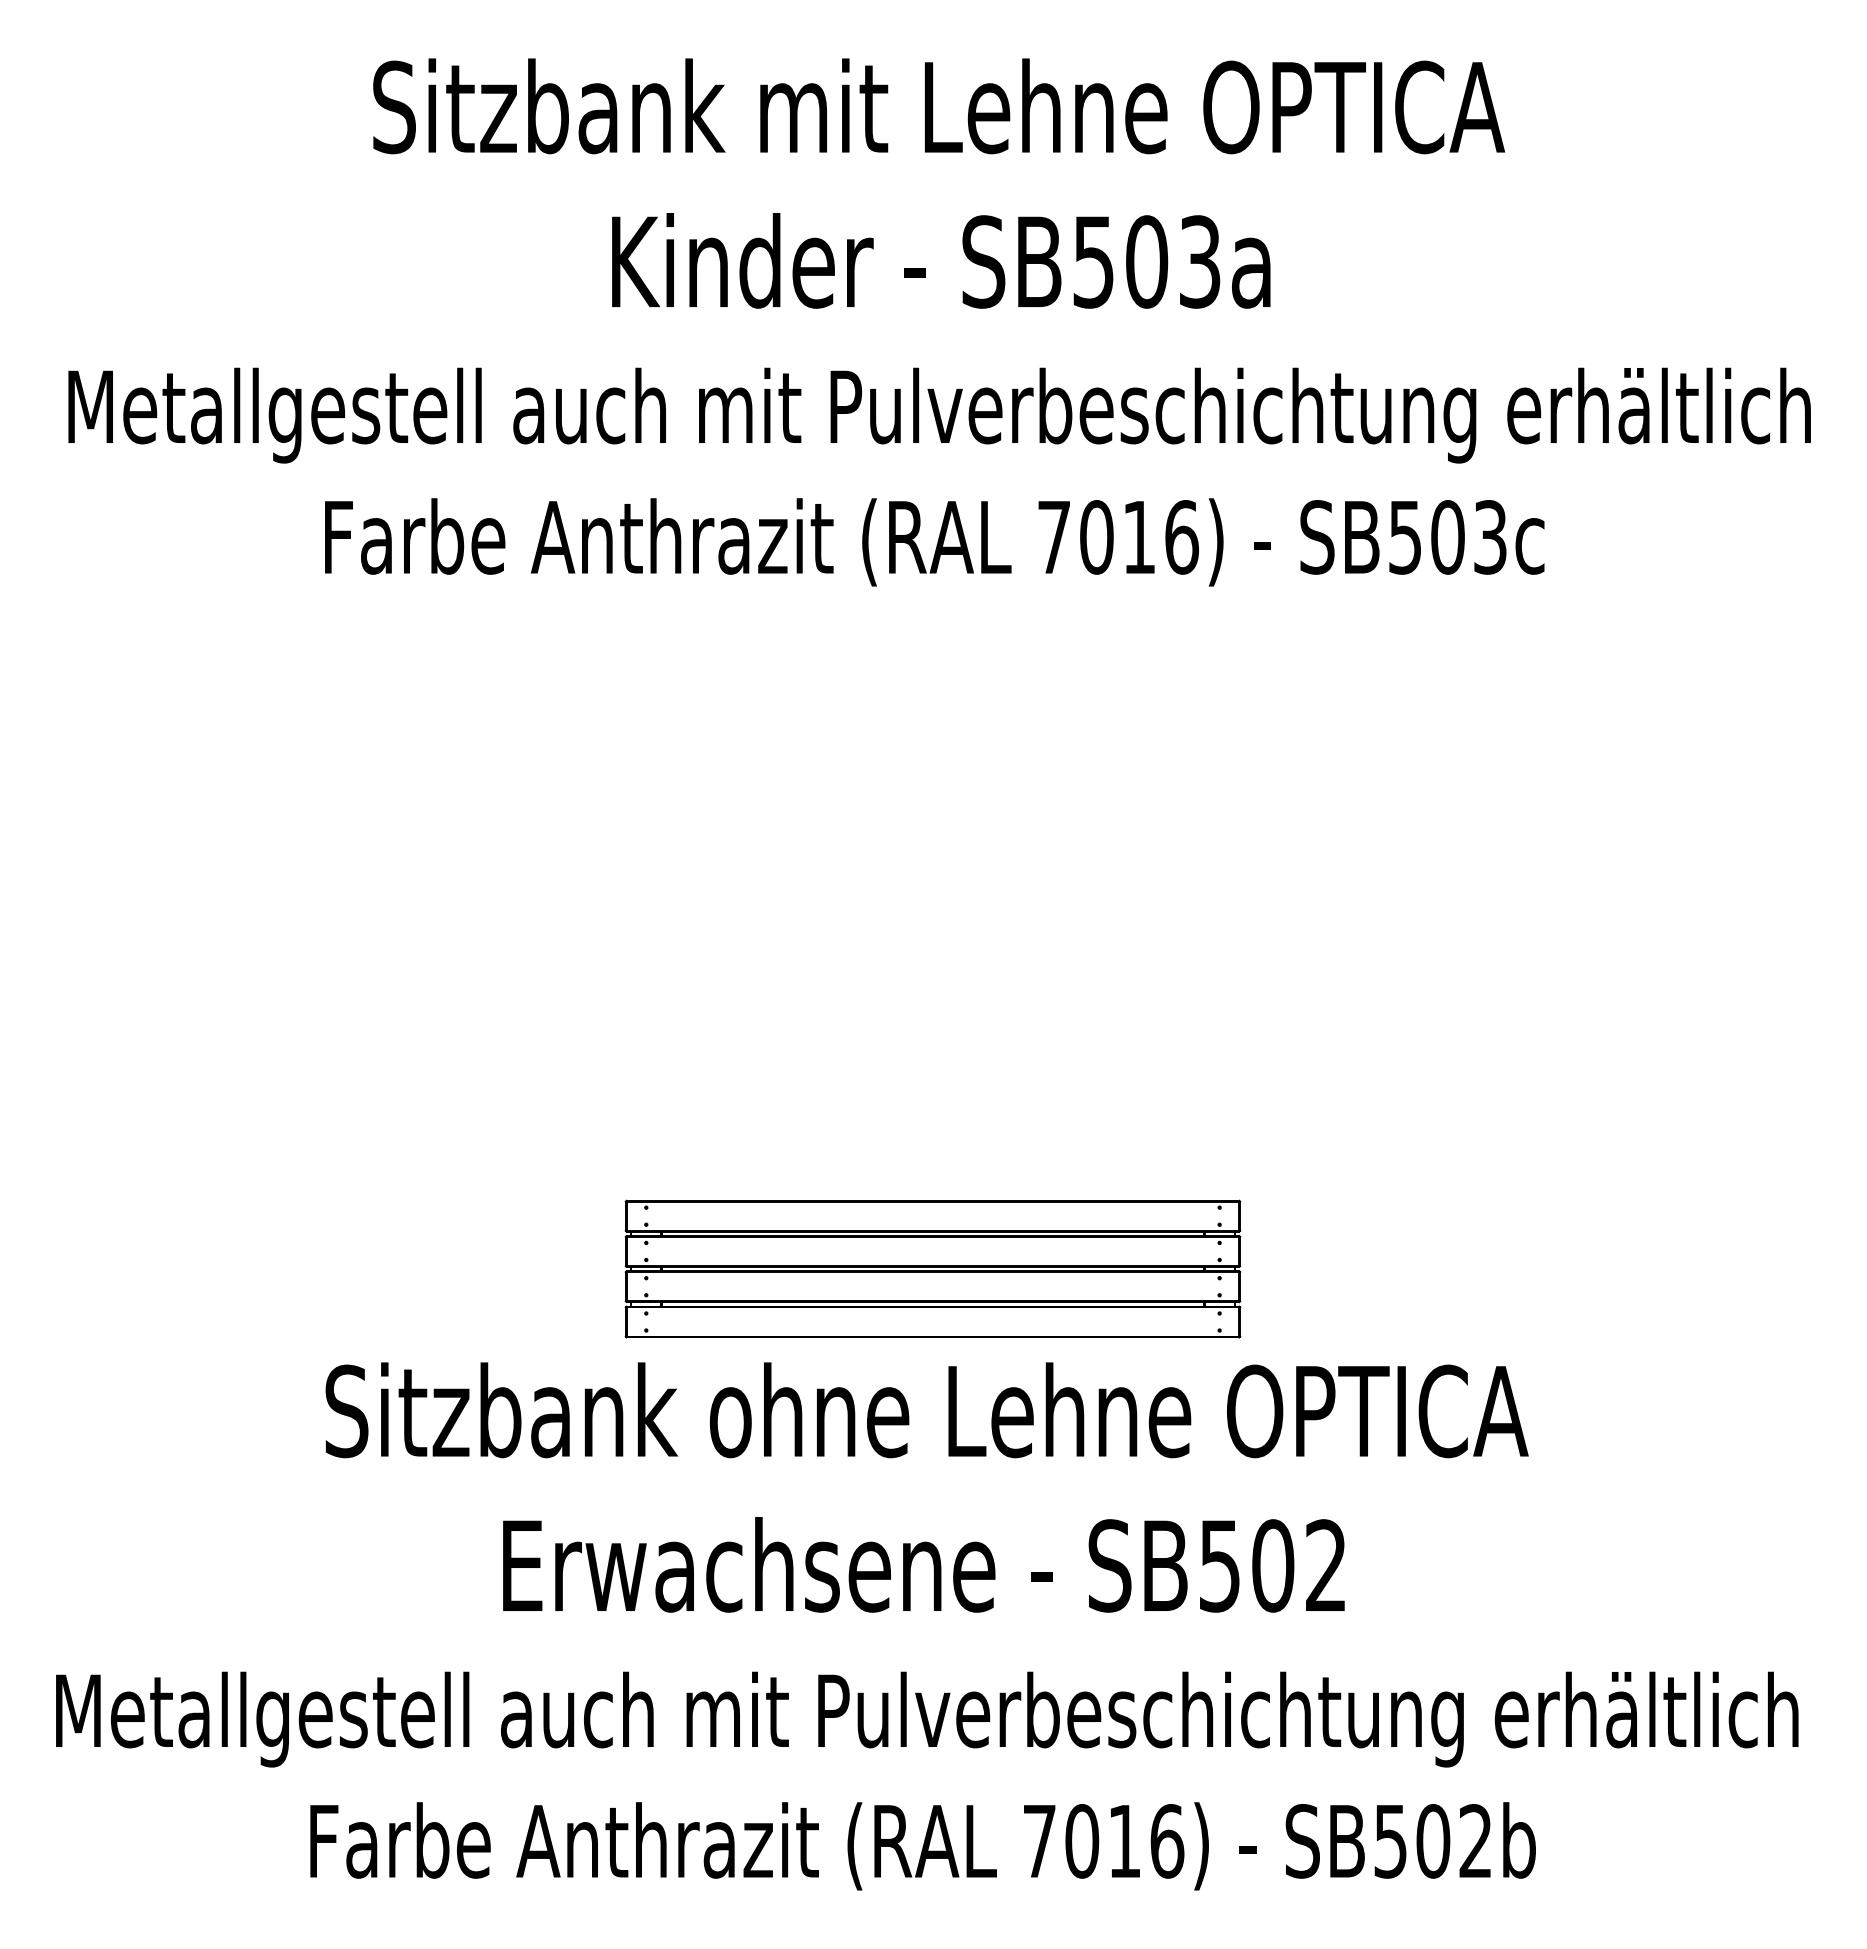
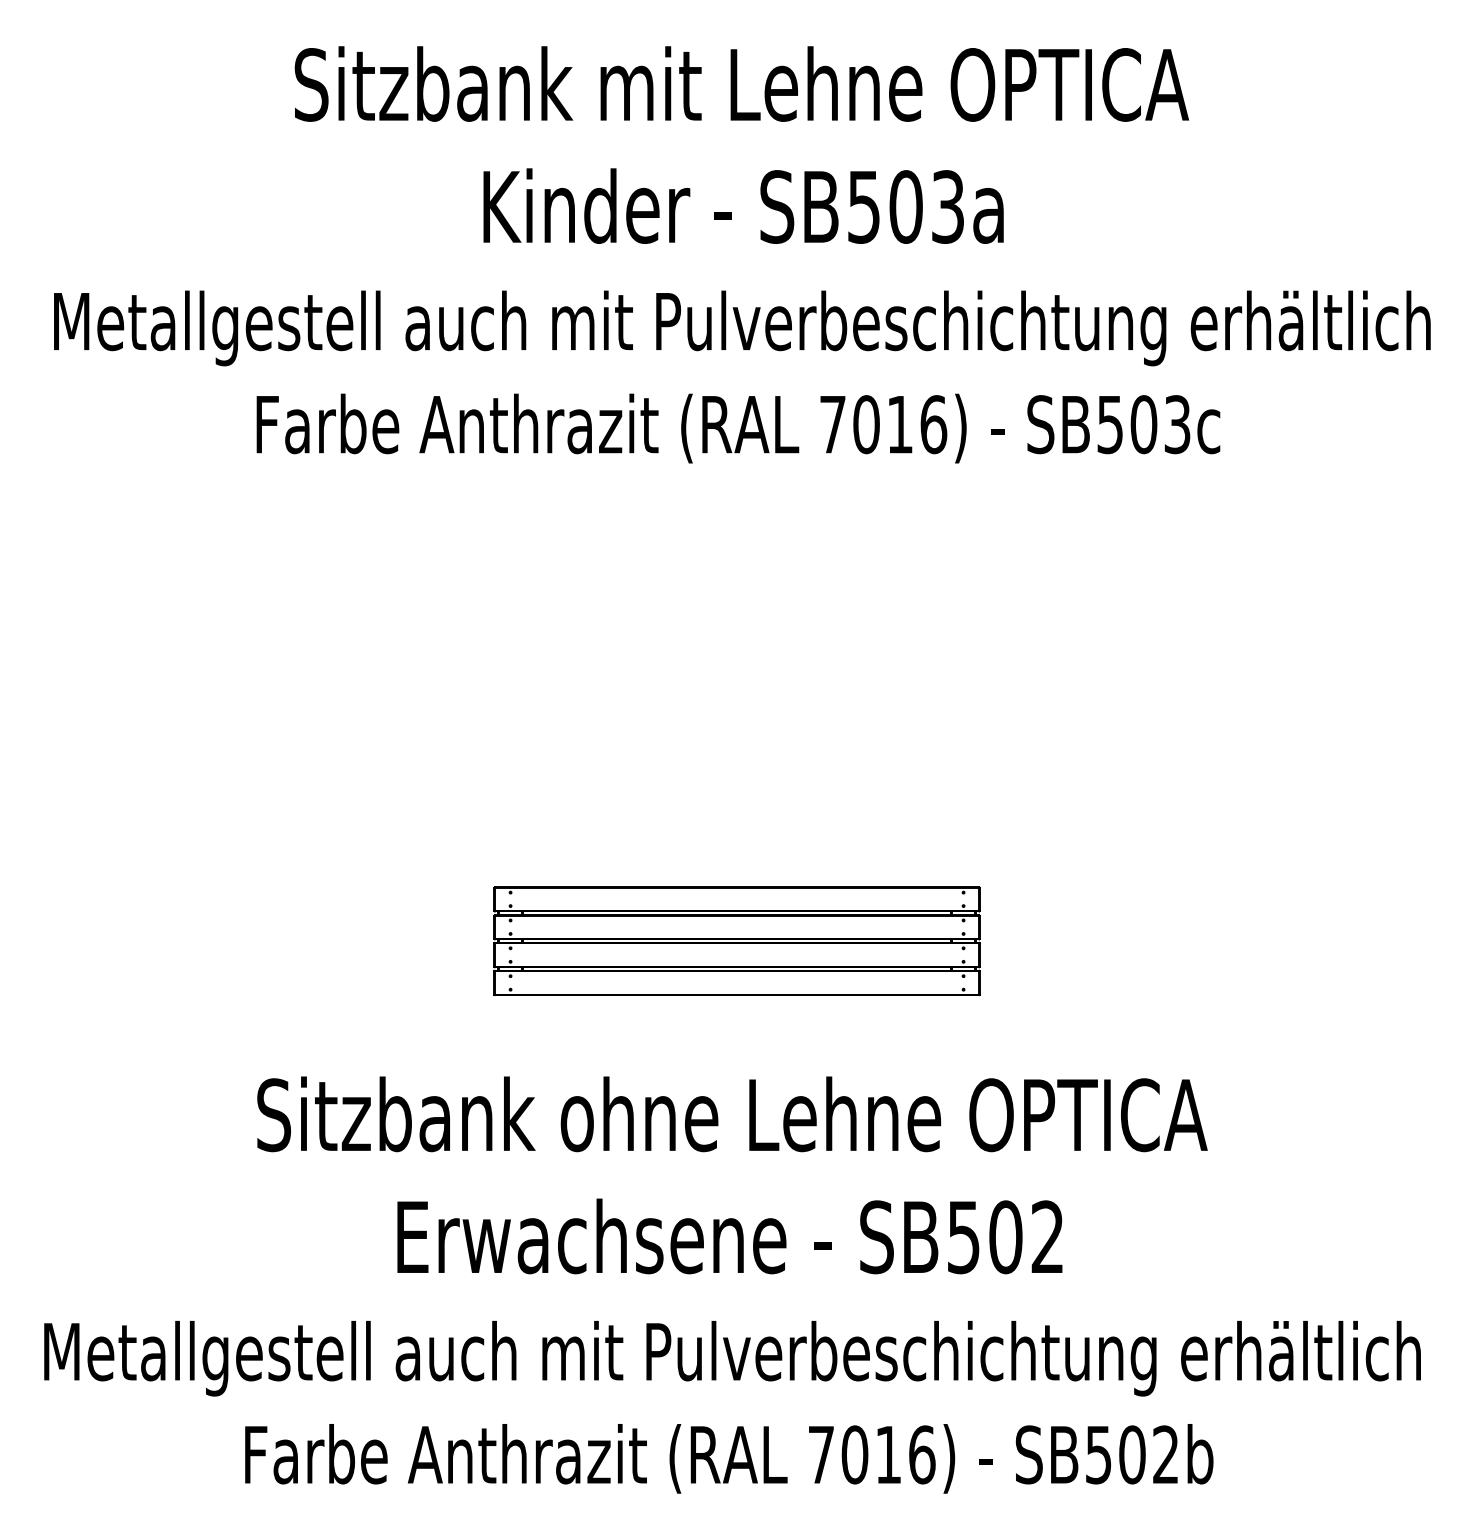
part: (932, 1268) -> (736, 940), moved

